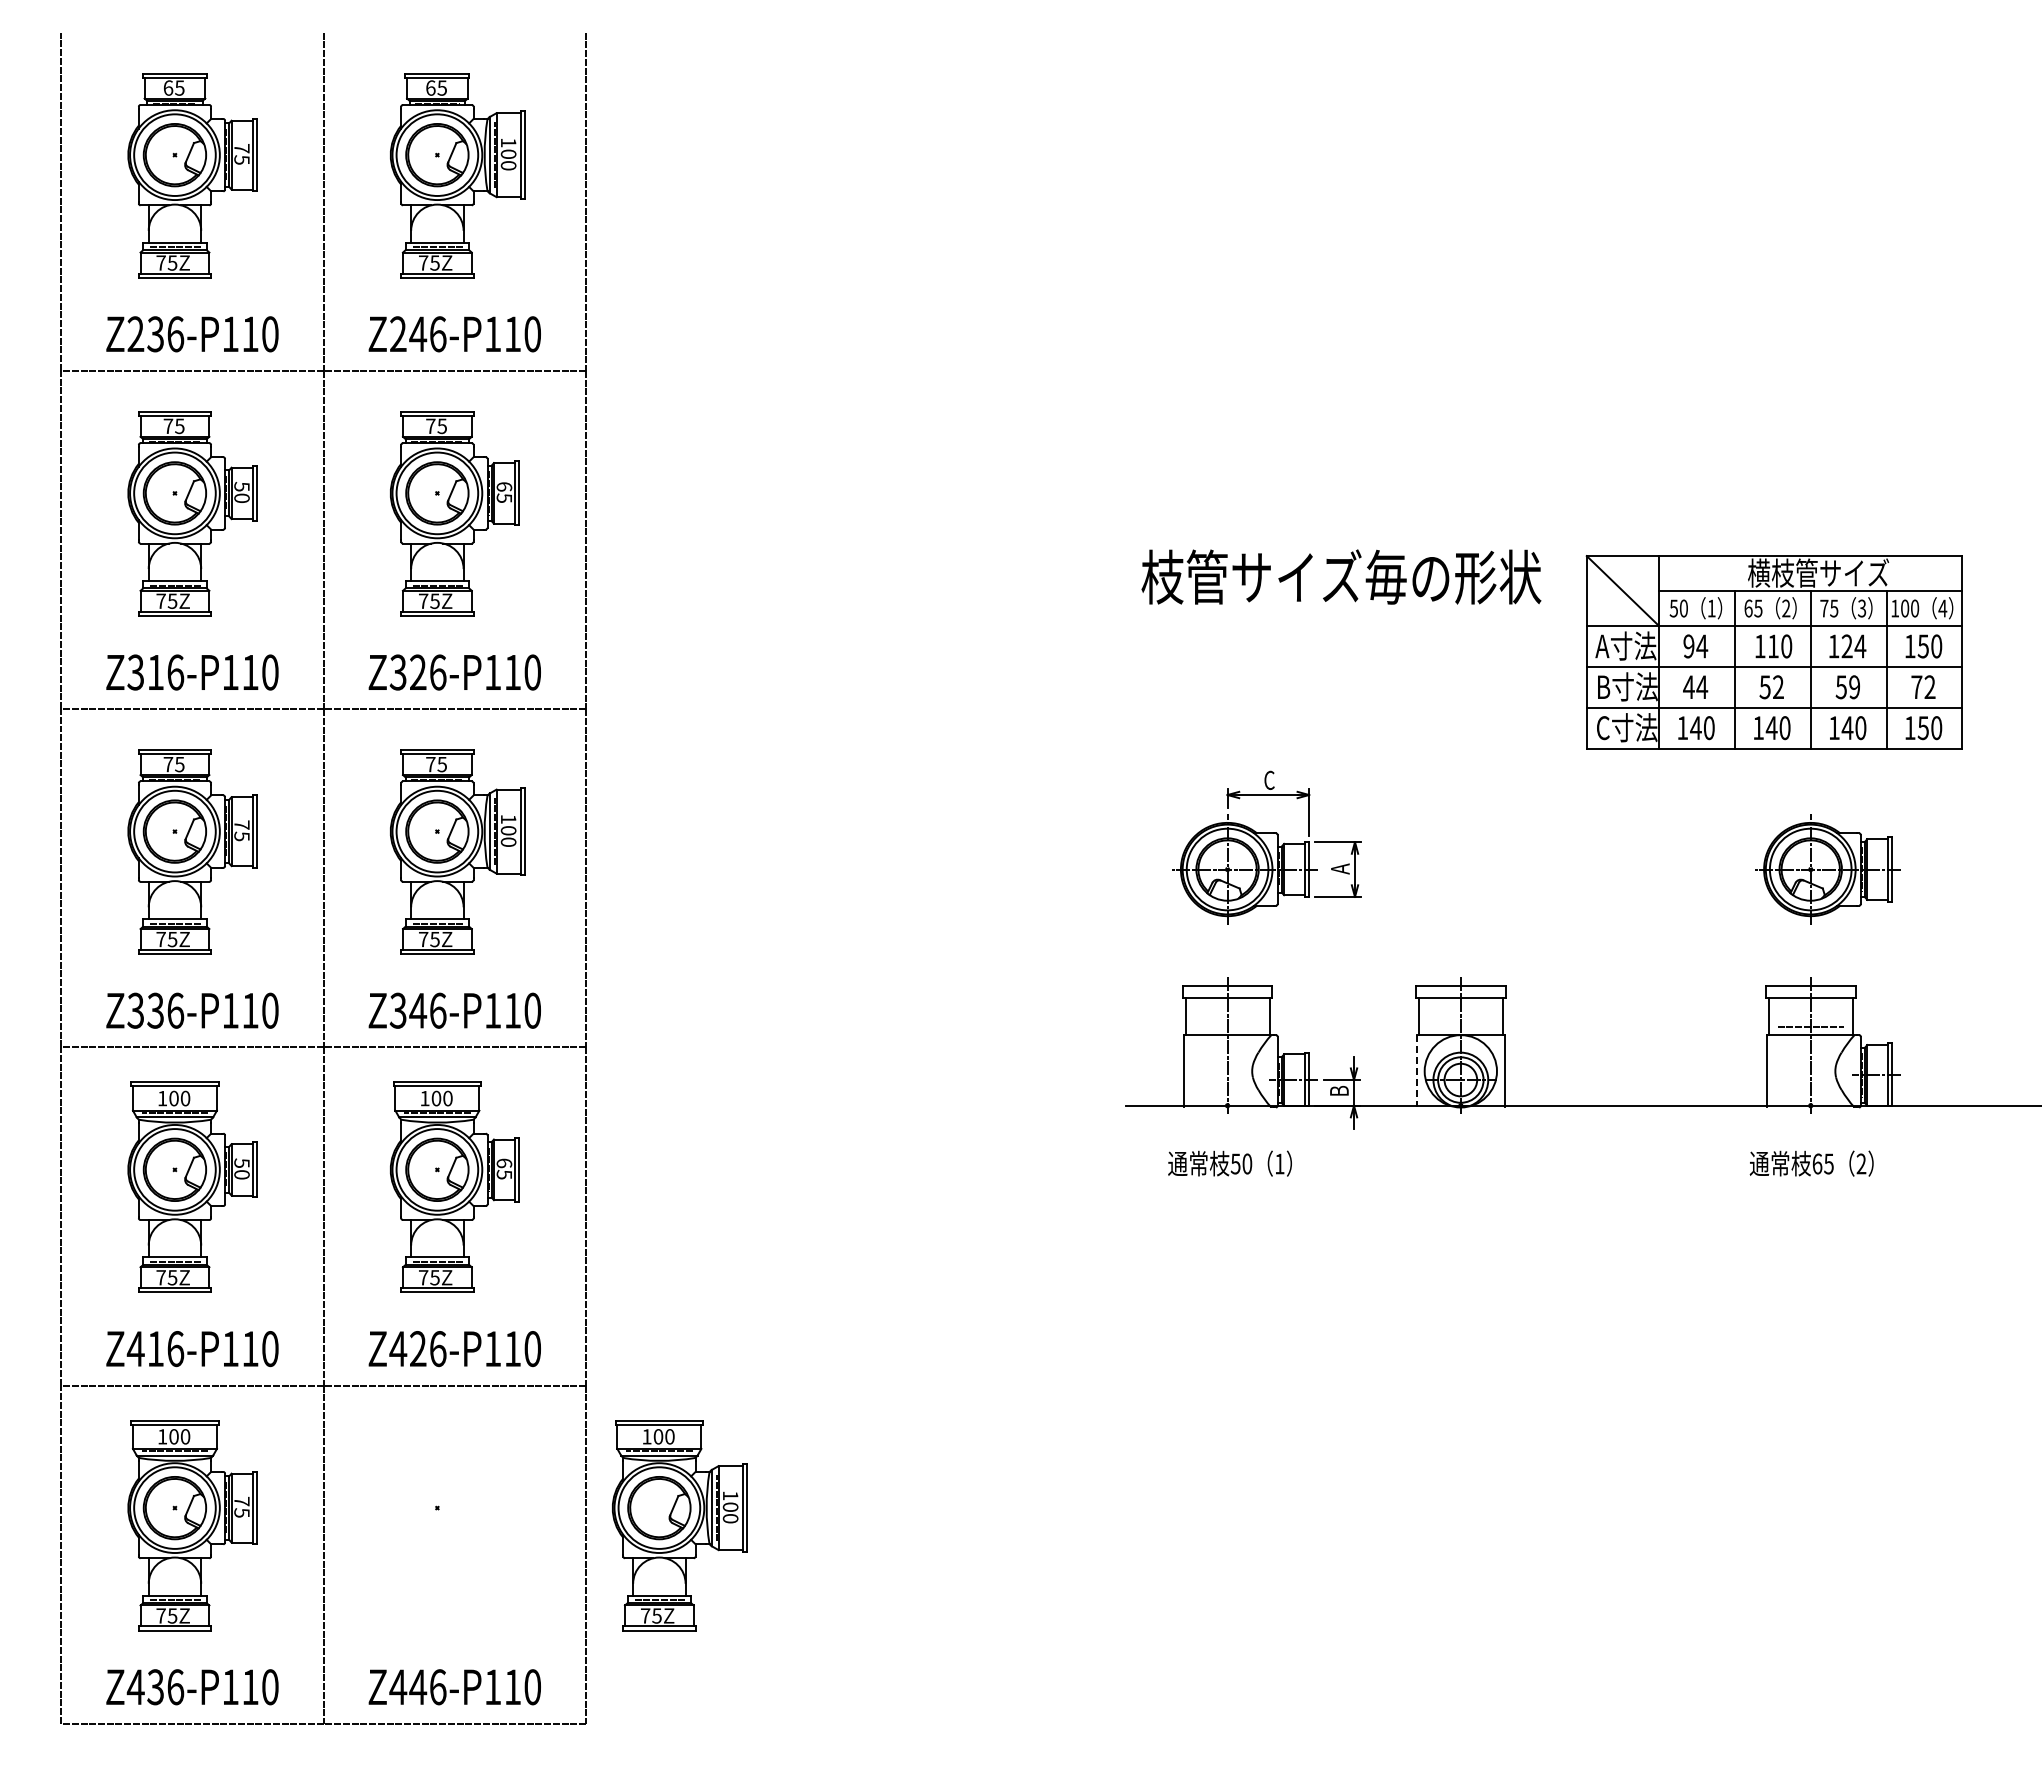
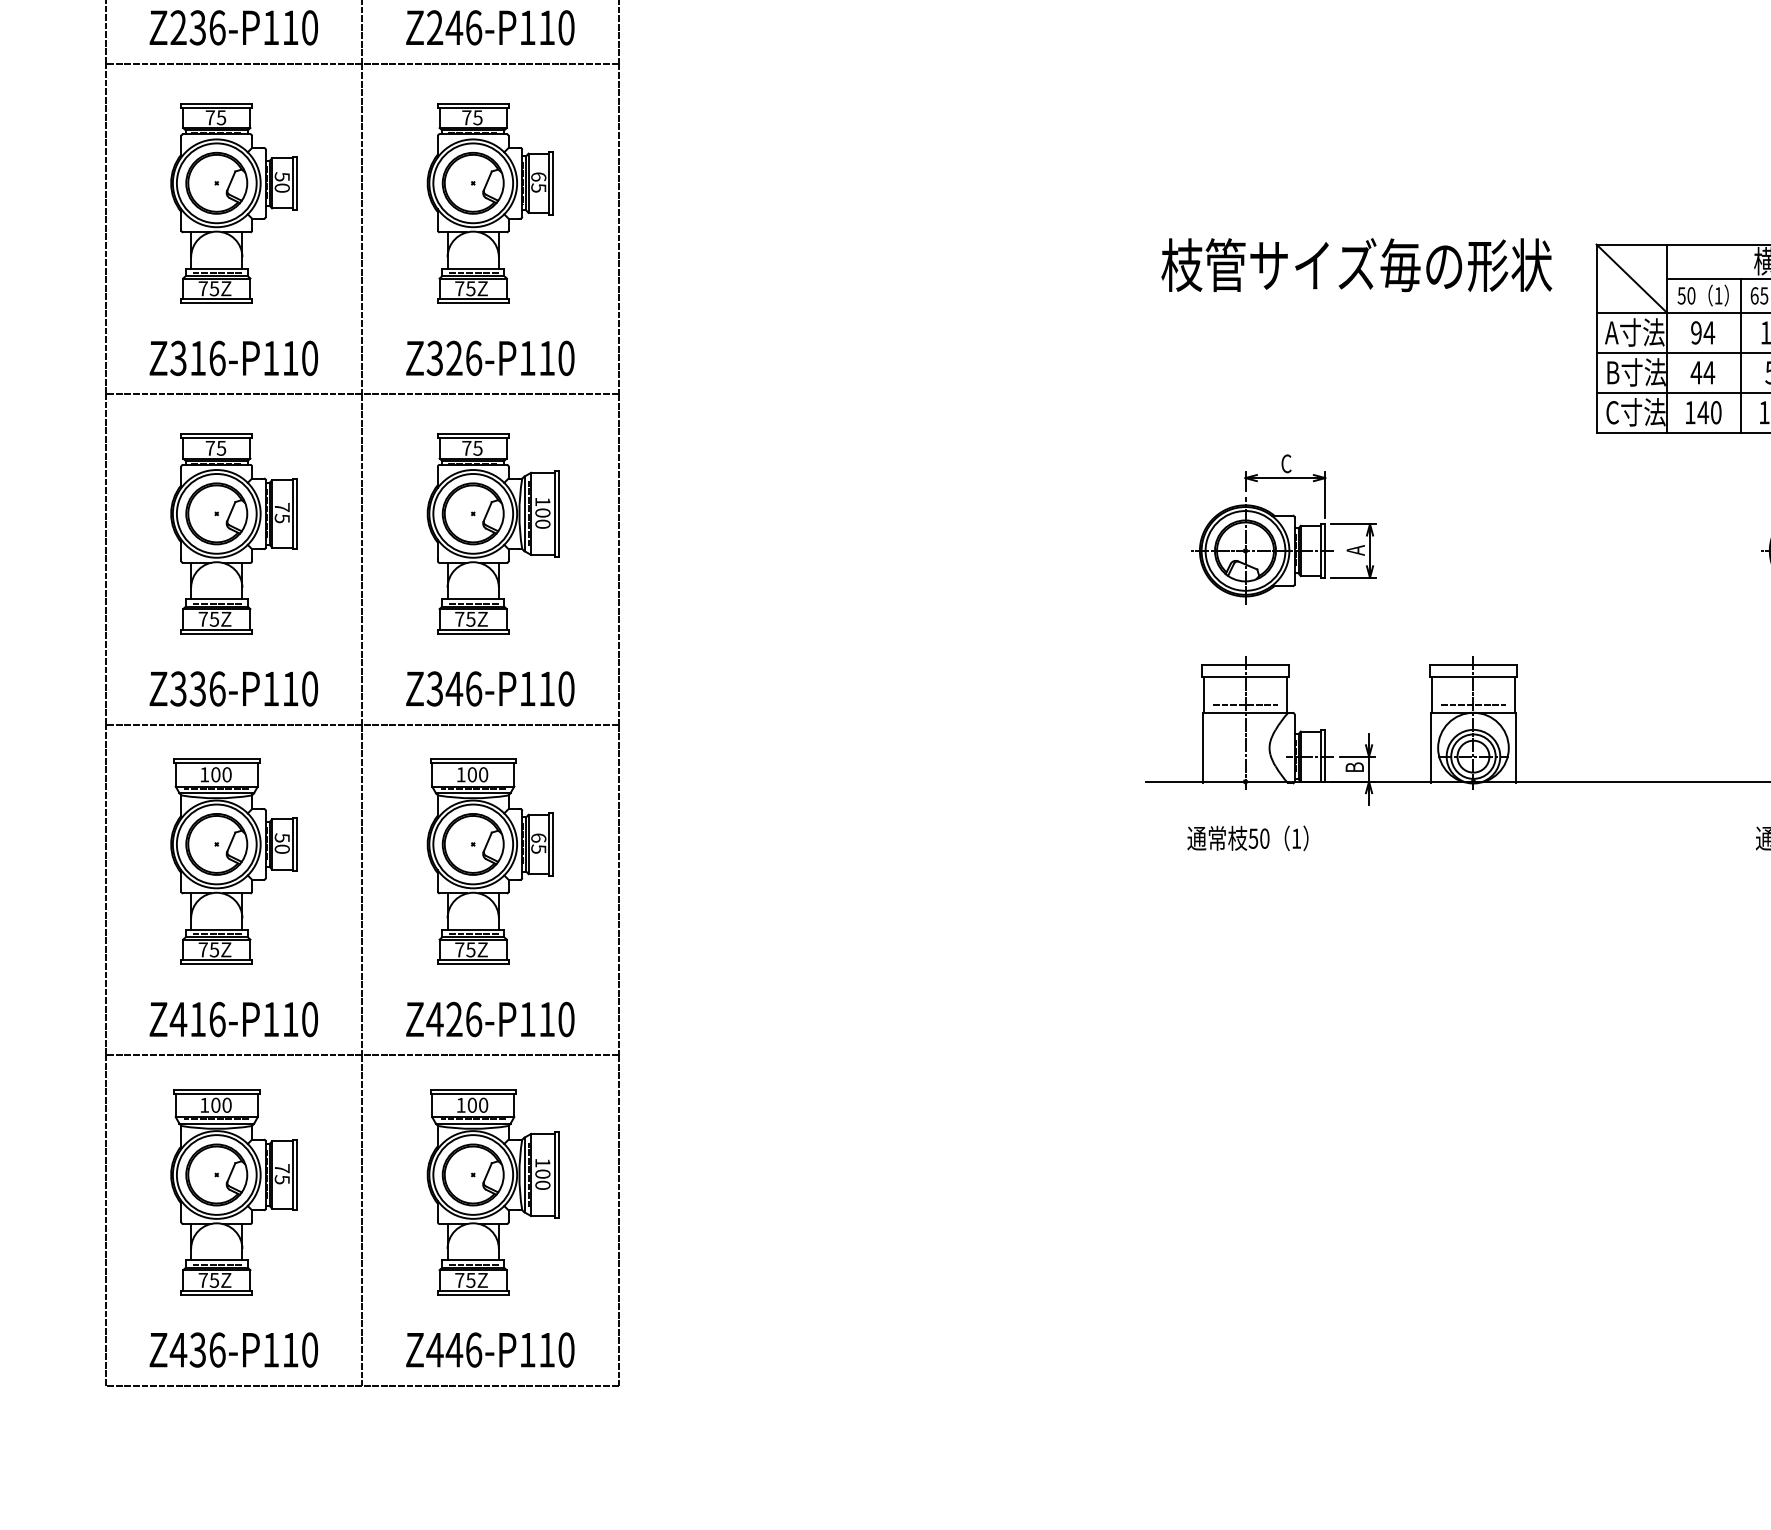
line: (1227, 1027) -> (1245, 705), added
line: (1460, 1027) -> (1473, 705), added
line: (1417, 1071) -> (1431, 748), dashed -> solid
part: (679, 1525) -> (492, 1192), moved

